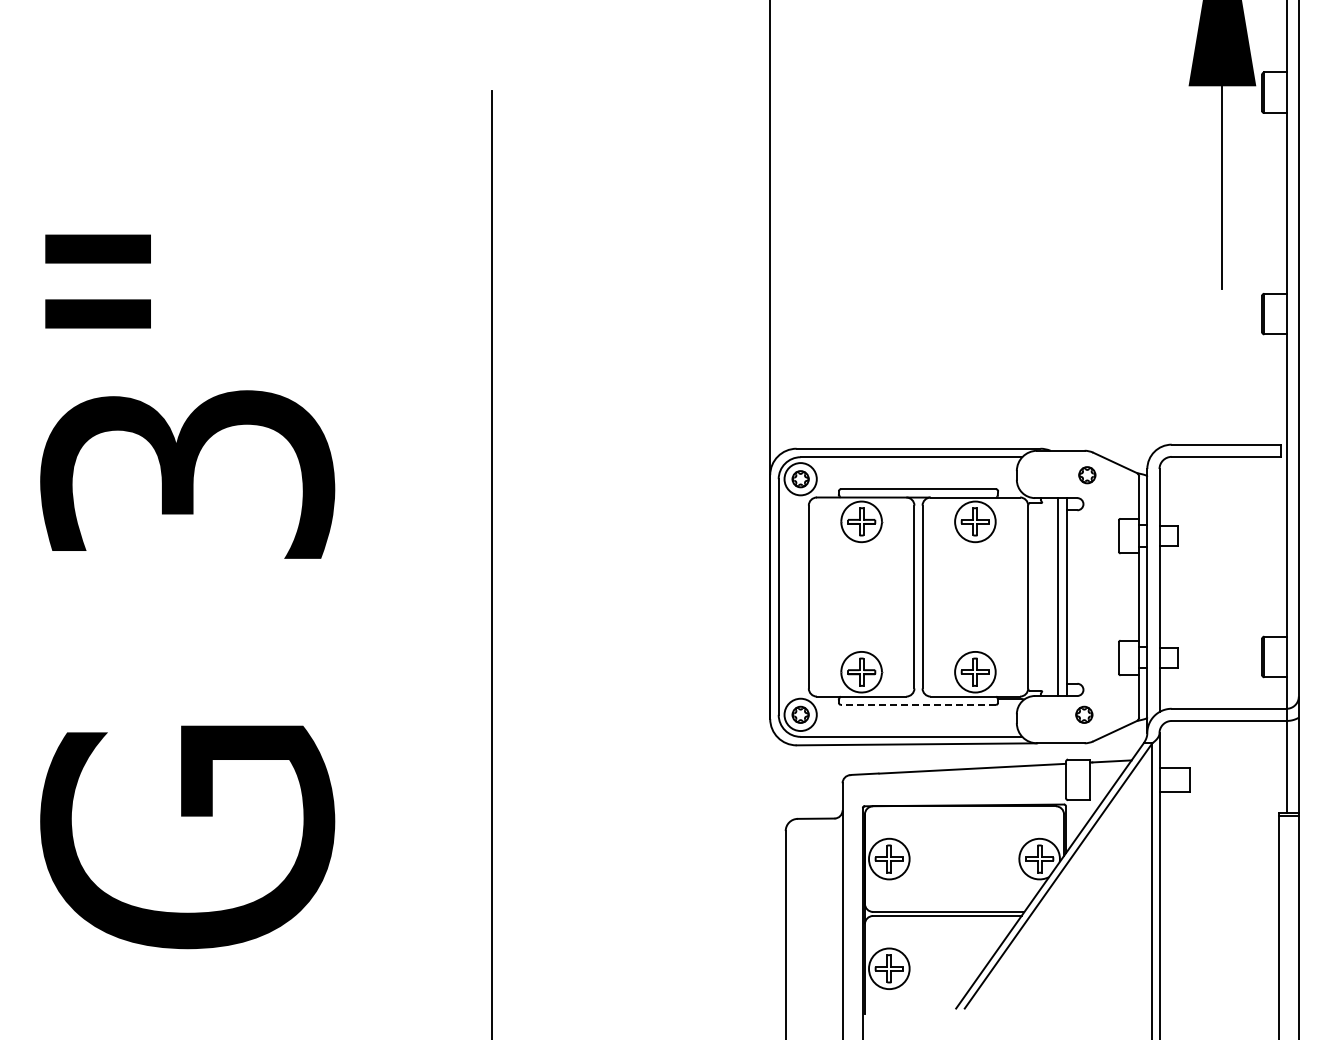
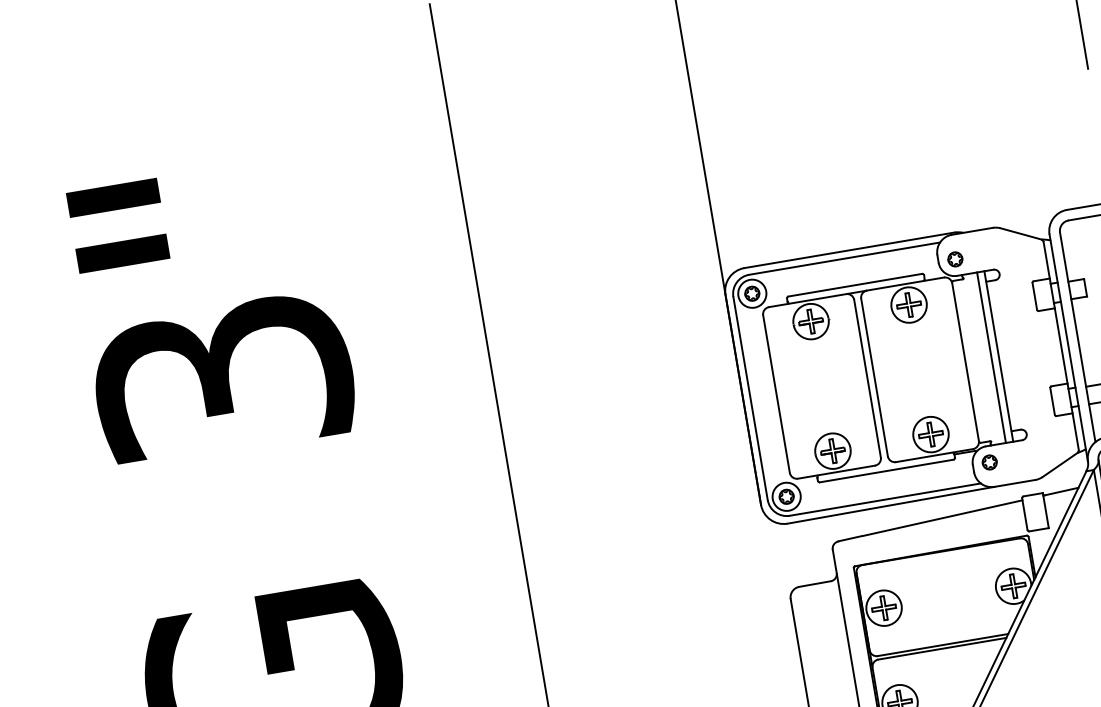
part: (1087, 475) -> (955, 259), moved
line: (918, 704) -> (886, 470), dashed -> solid
part: (1084, 714) -> (989, 462), moved

